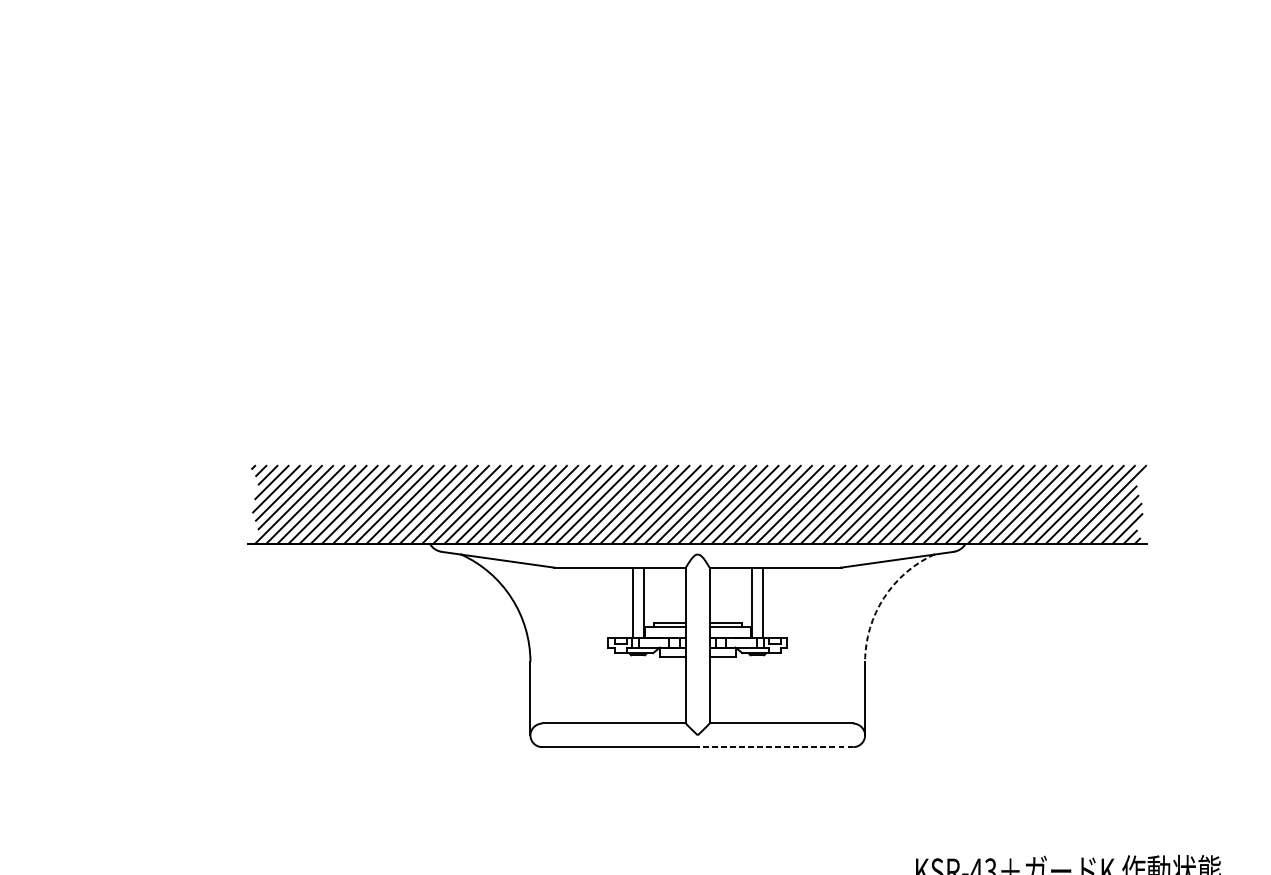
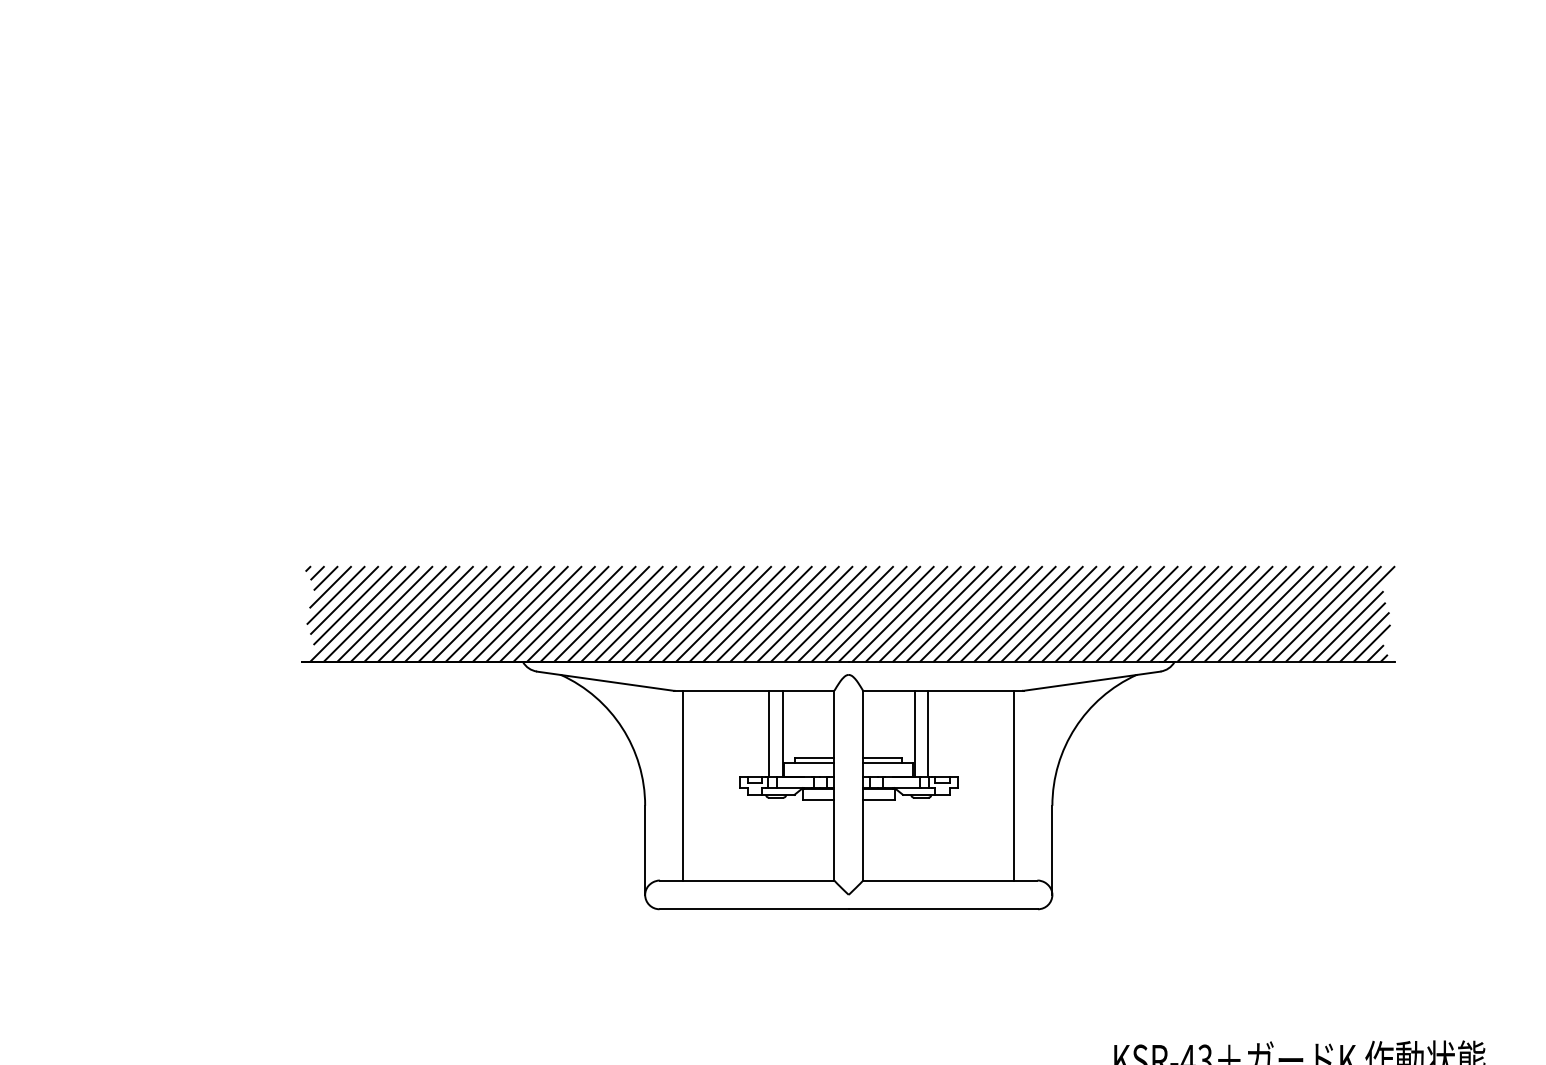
arc: (884, 597) -> (1075, 727), dashed -> solid
line: (561, 645) -> (683, 785), added
line: (833, 645) -> (1014, 785), added
line: (775, 747) -> (943, 909), dashed -> solid

